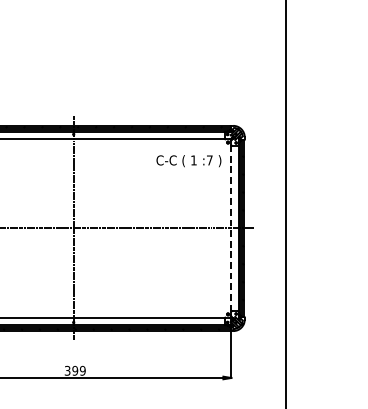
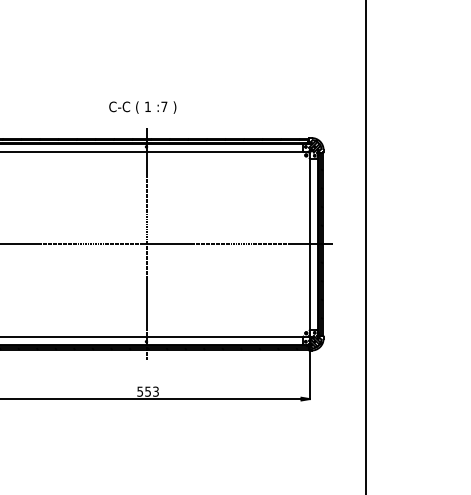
text: (188, 161) -> (142, 107), moved
line: (231, 228) -> (309, 244), dashed -> solid
text: (74, 370) -> (147, 391), 399 -> 553

